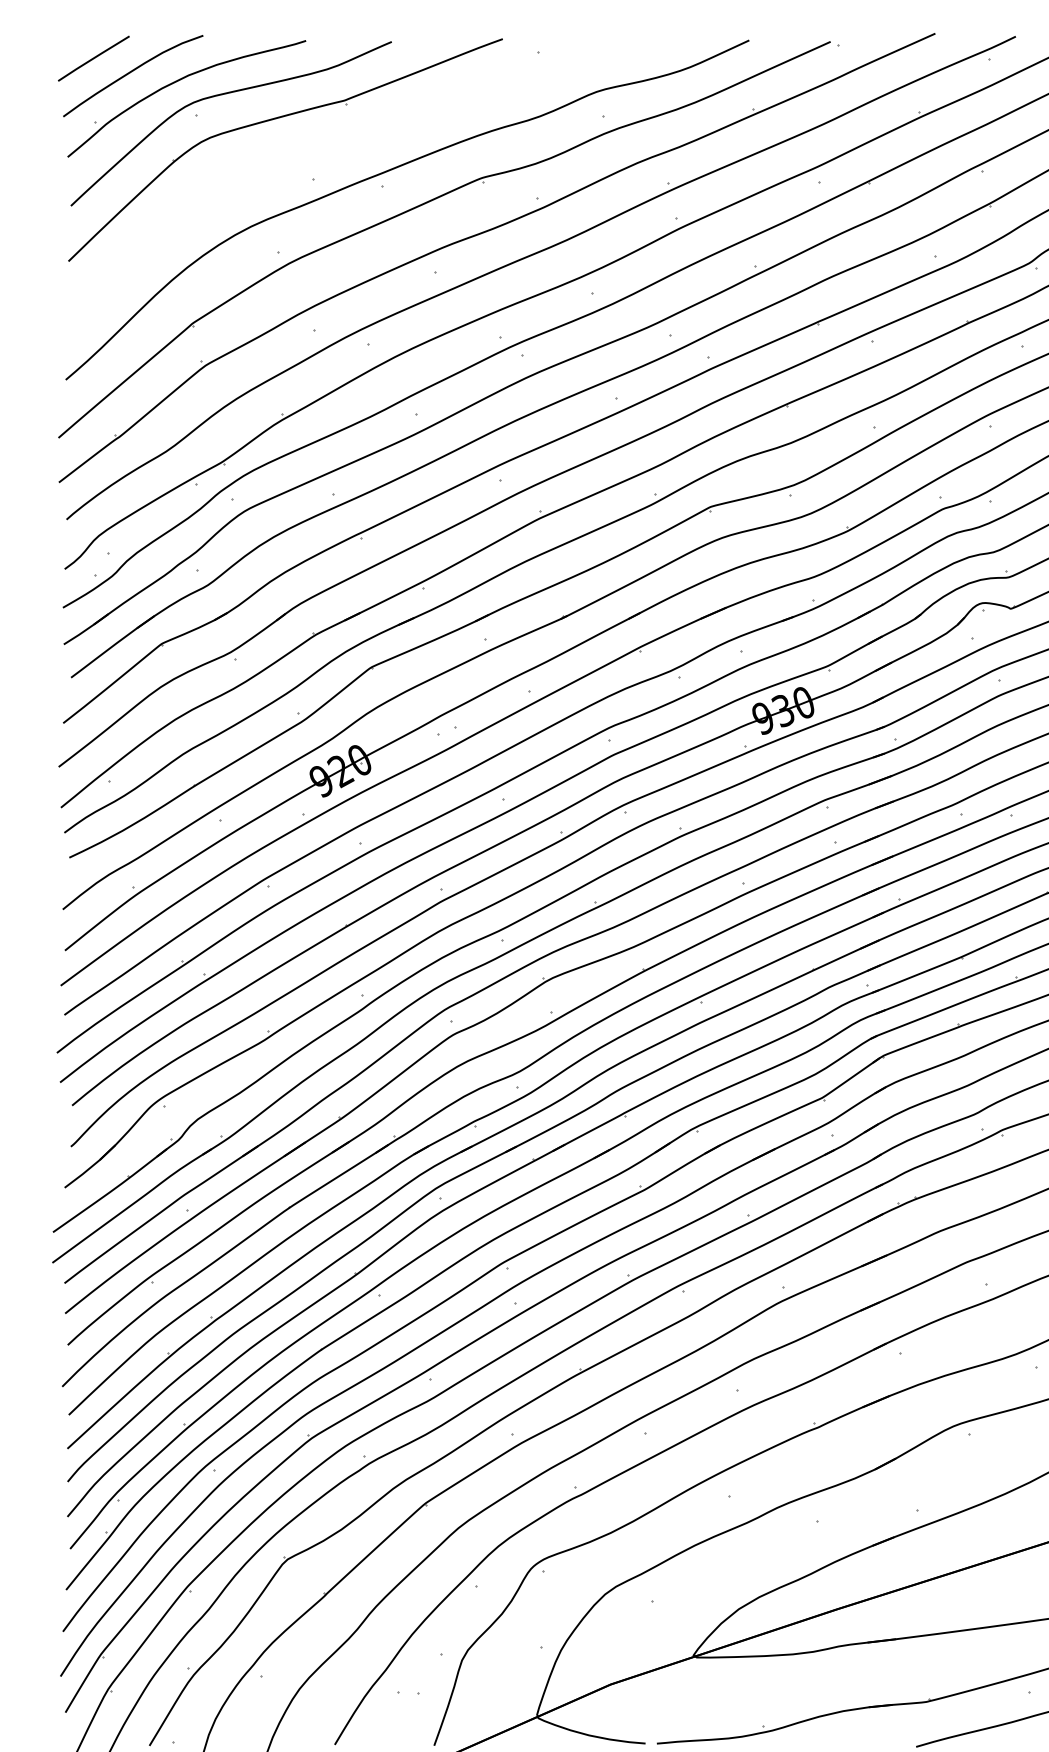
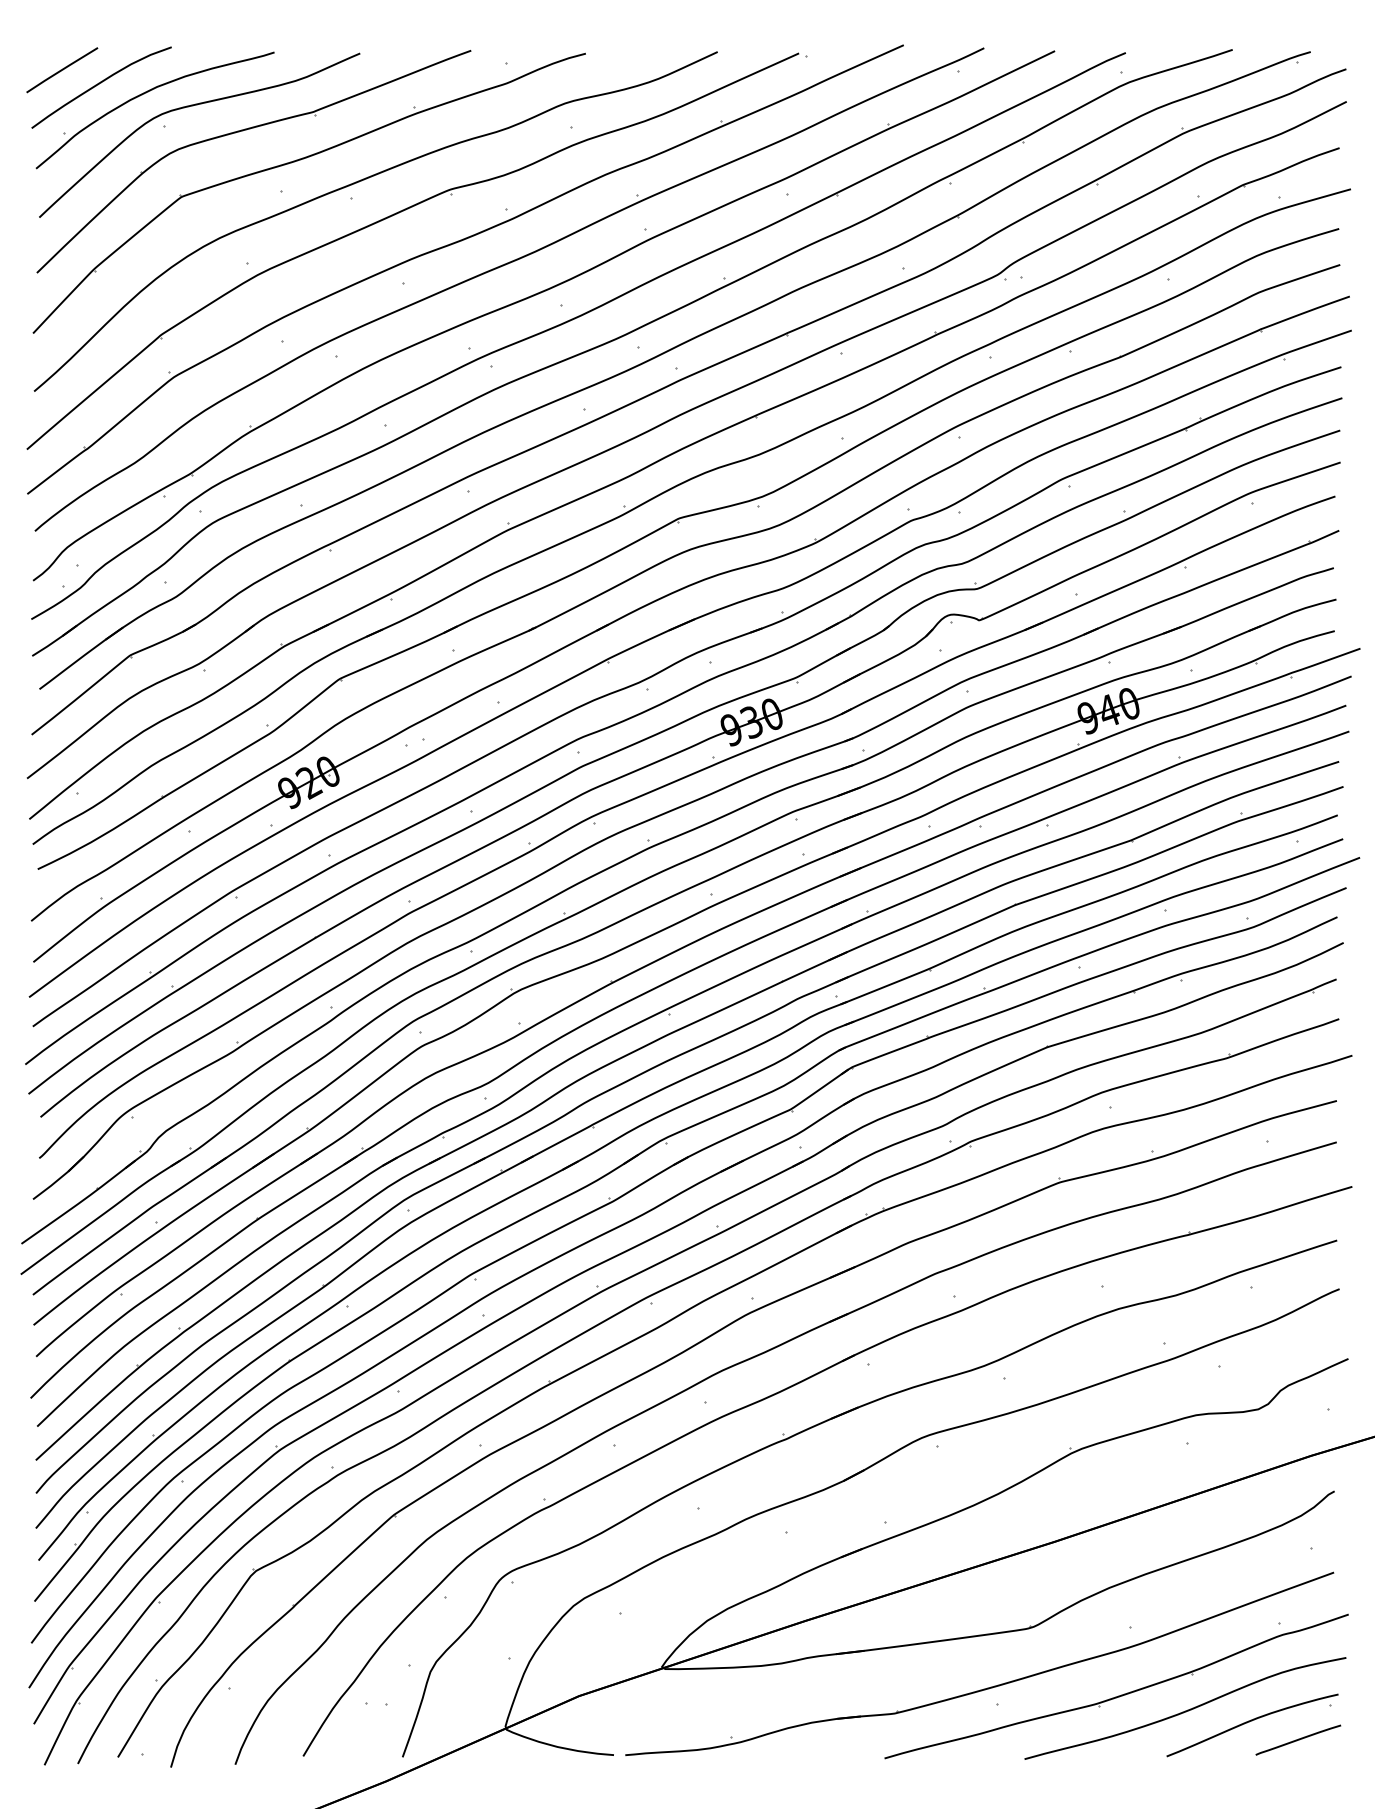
part: (329, 149) -> (297, 161), added

